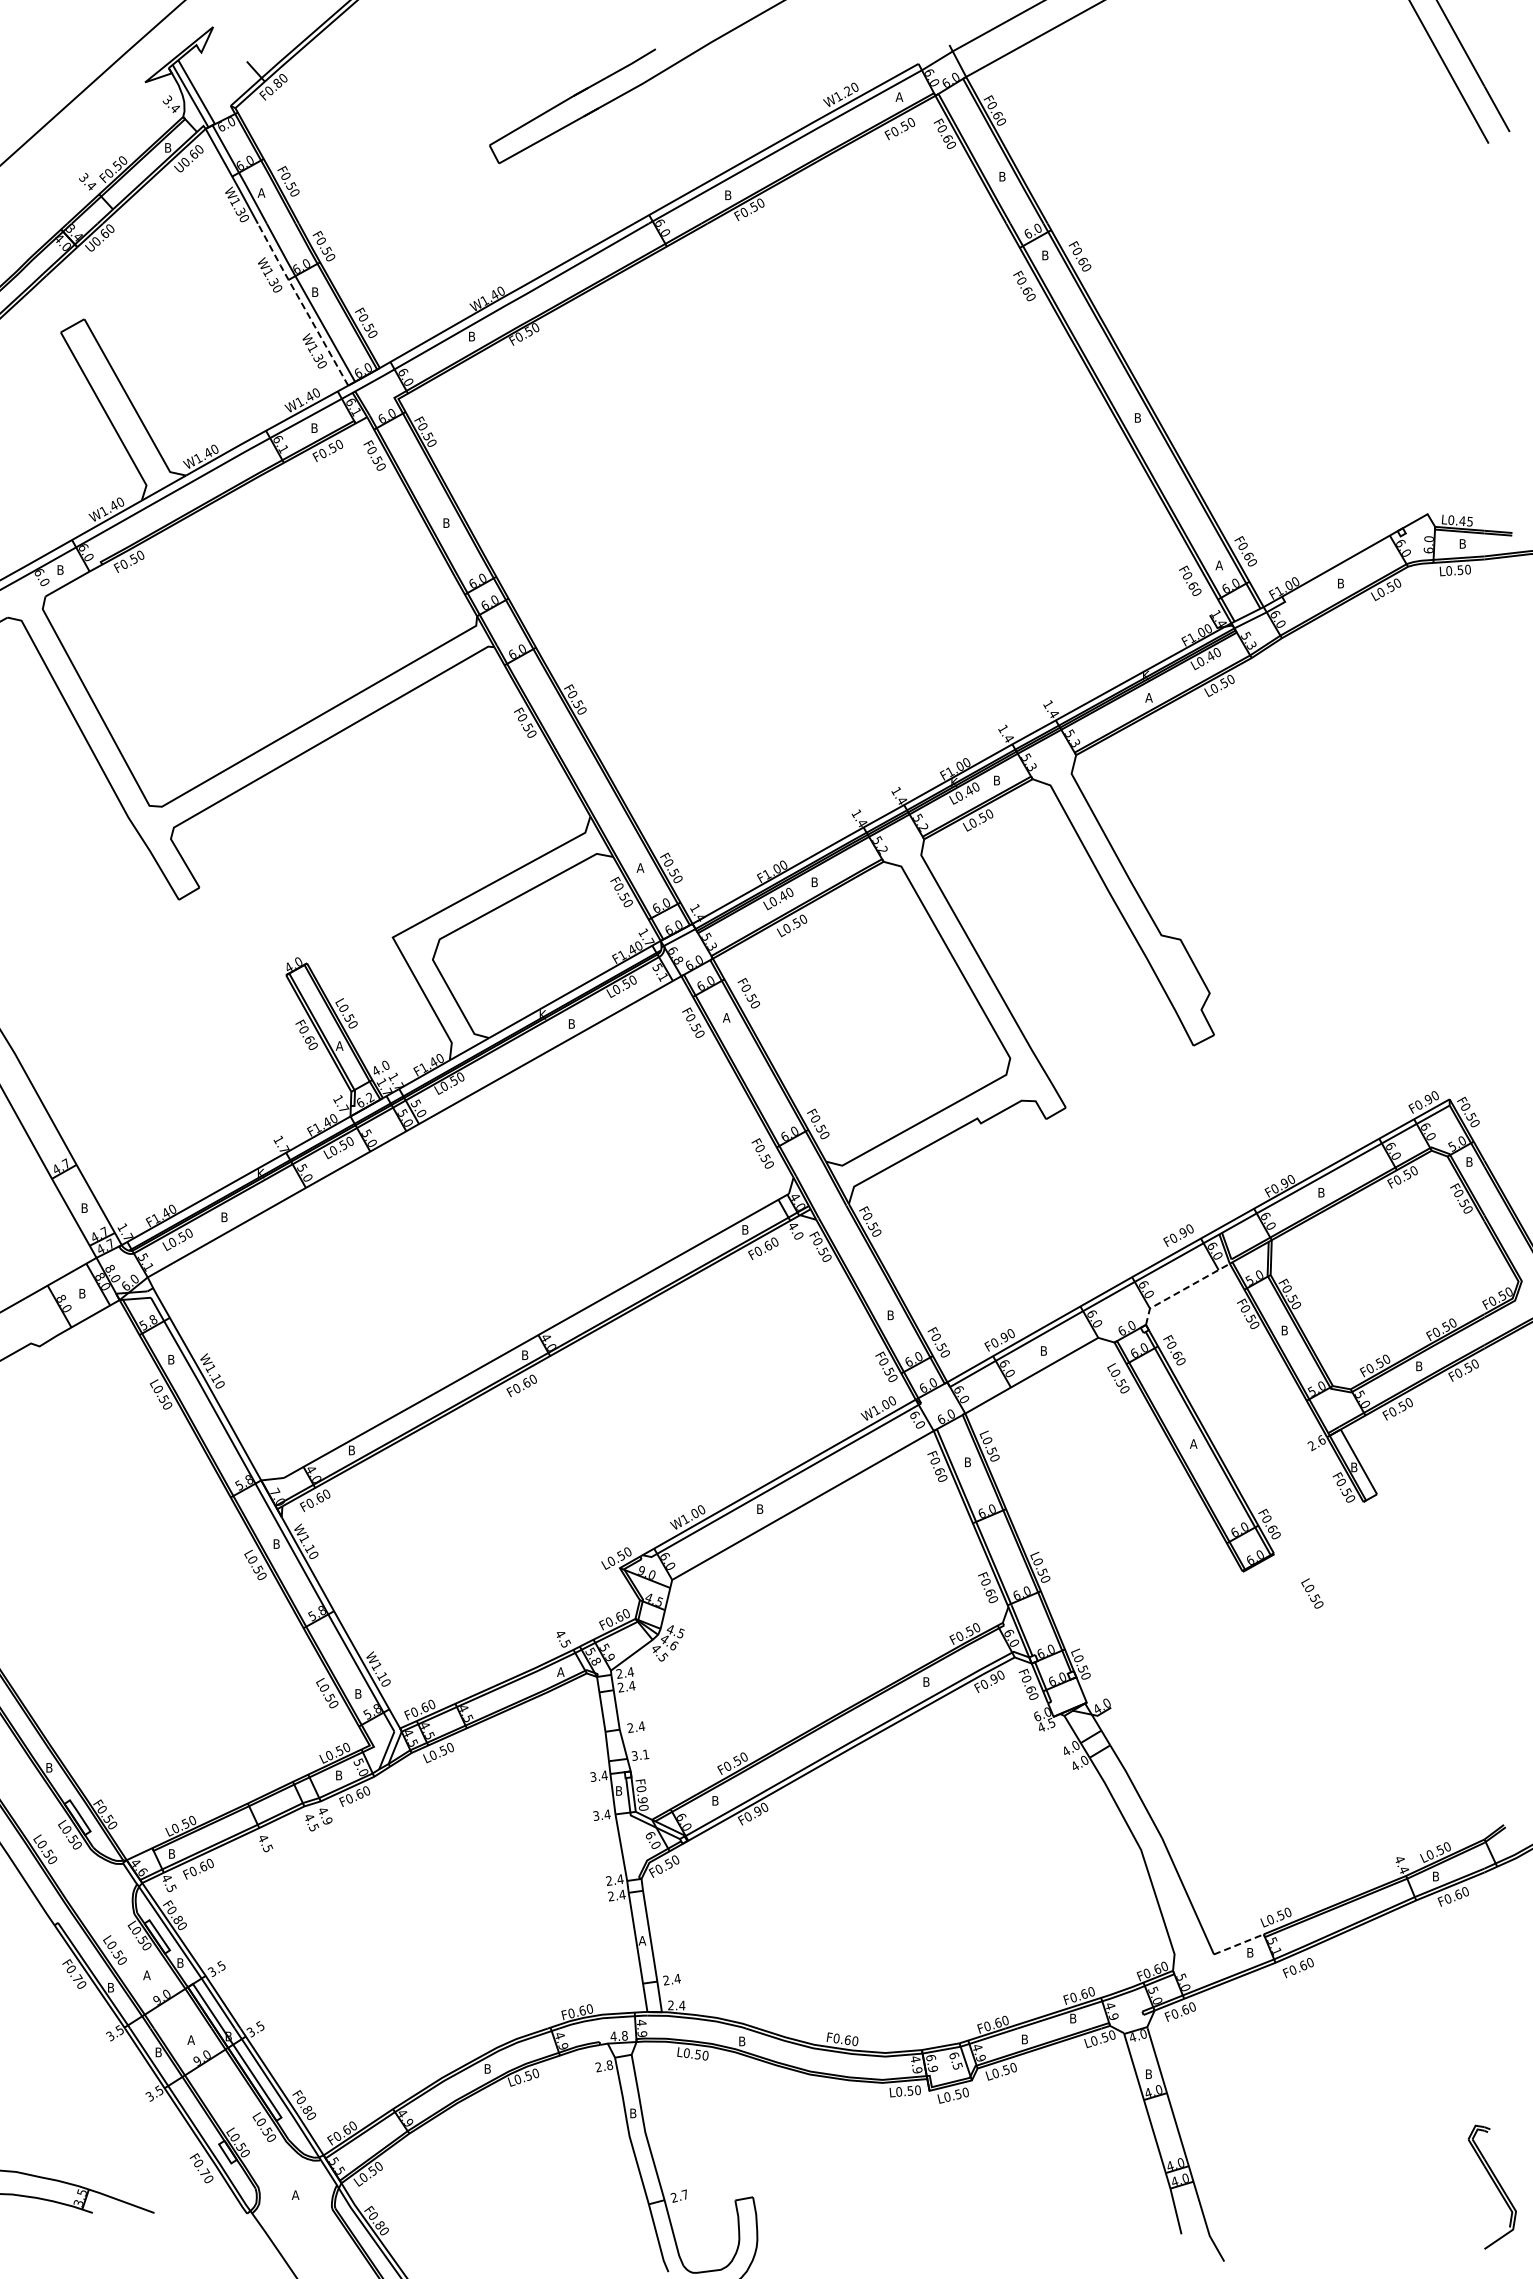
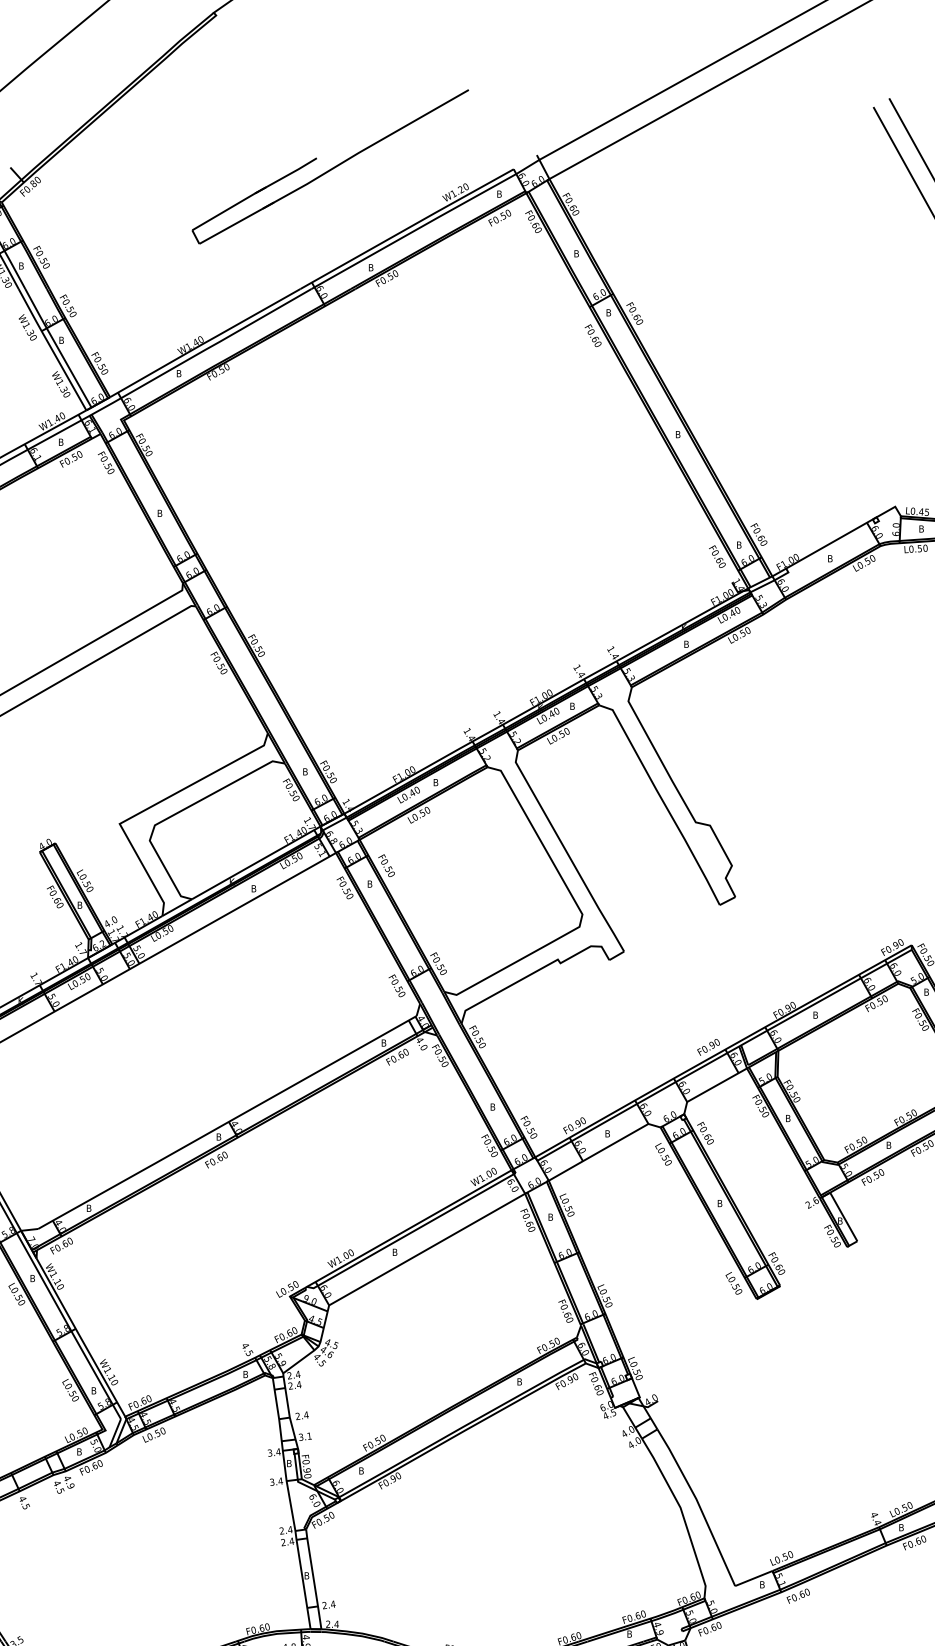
text: (899, 96) -> (499, 193), A -> B
text: (261, 192) -> (21, 265), A -> B
line: (301, 303) -> (51, 348), dashed -> solid
text: (1218, 565) -> (738, 545), A -> B
text: (1148, 697) -> (686, 644), A -> B
text: (640, 867) -> (305, 771), A -> B
text: (726, 1017) -> (369, 883), A -> B
text: (339, 1045) -> (79, 904), A -> B
line: (1183, 1290) -> (712, 1088), dashed -> solid
text: (1193, 1443) -> (719, 1203), A -> B
text: (1312, 1593) -> (734, 1283), moved
text: (560, 1671) -> (245, 1374), A -> B
text: (642, 1940) -> (306, 1575), A -> B
line: (1238, 1944) -> (753, 1578), dashed -> solid

